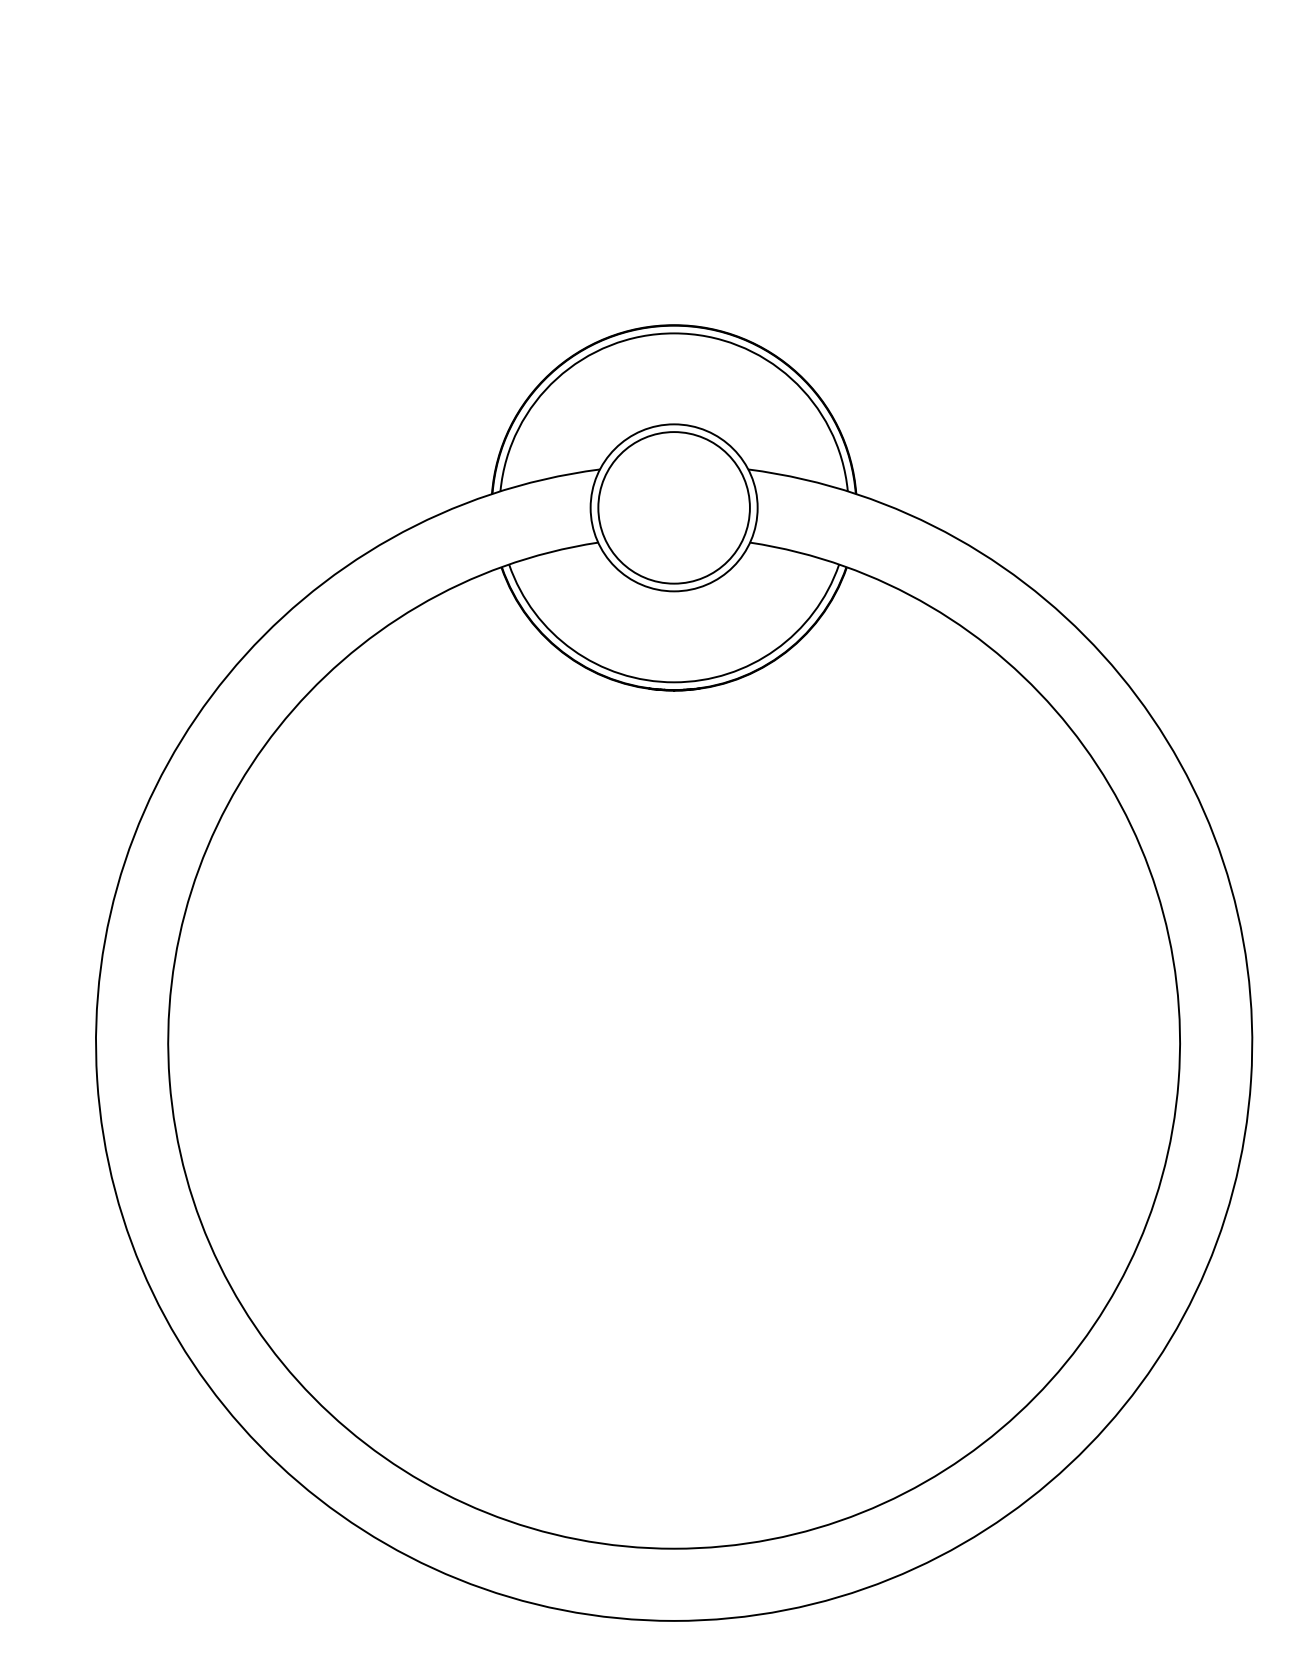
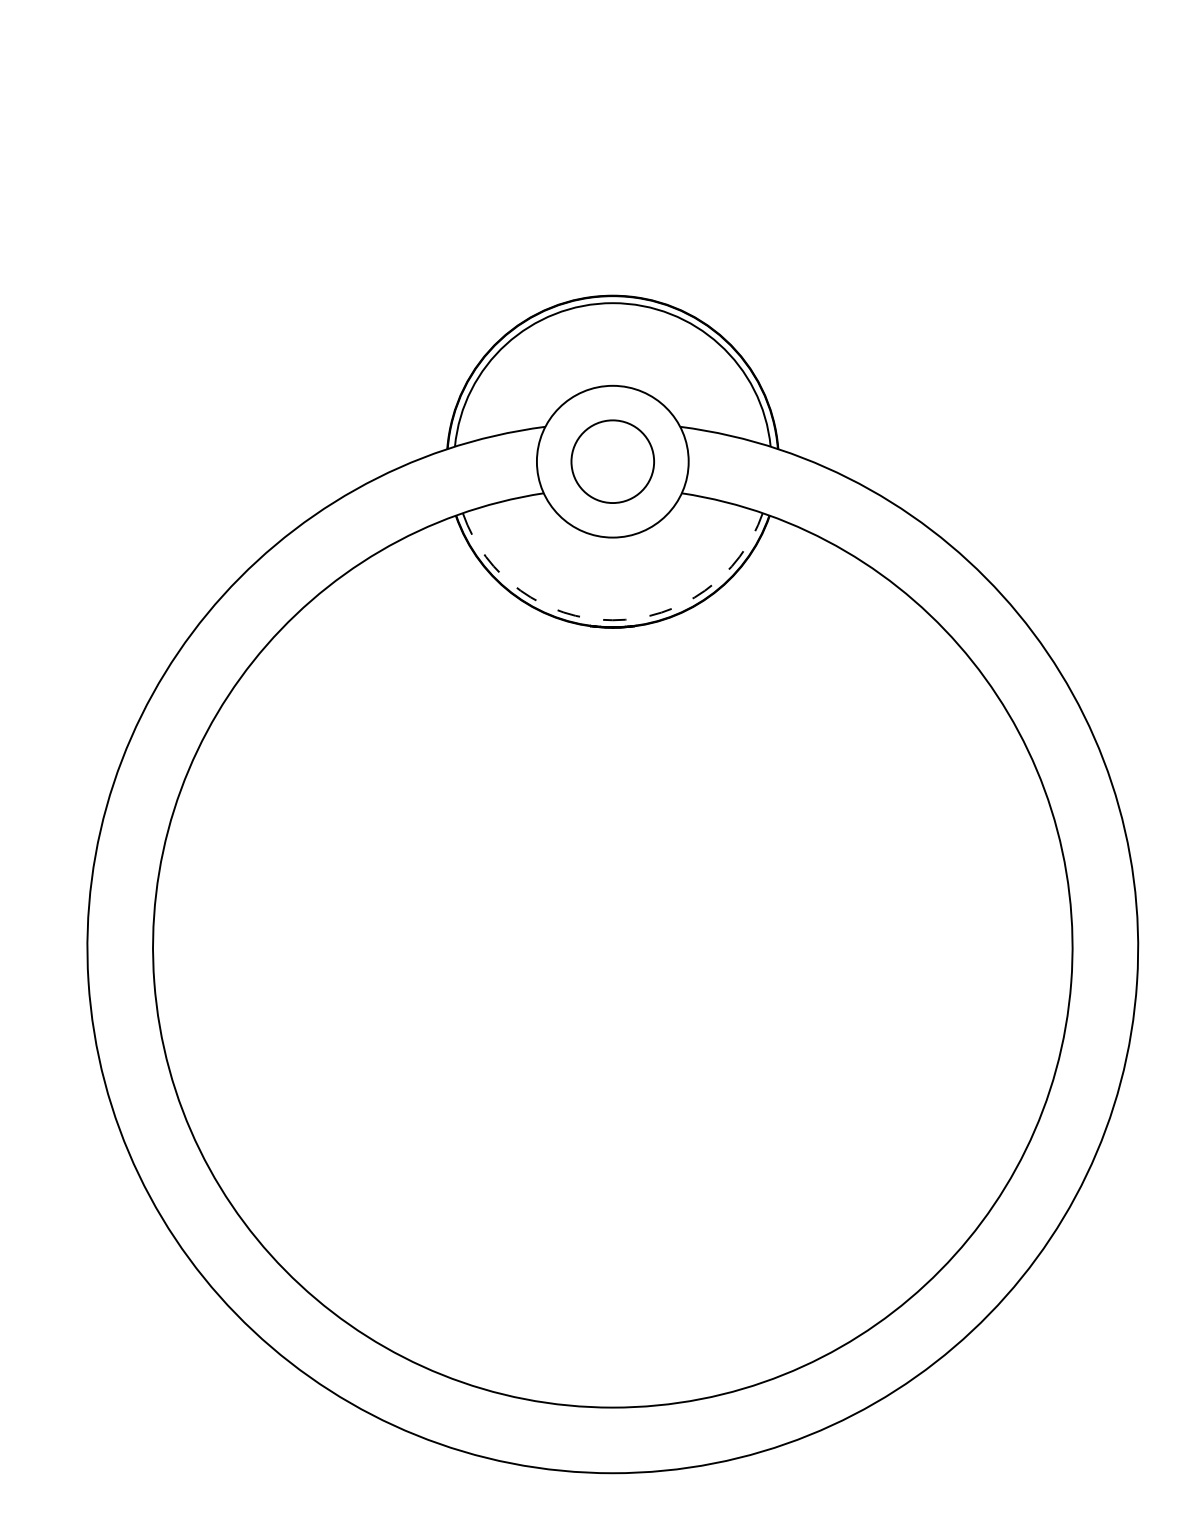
circle: (673, 507) -> (612, 461), size x0.6
arc: (673, 682) -> (612, 620), solid -> dashed

